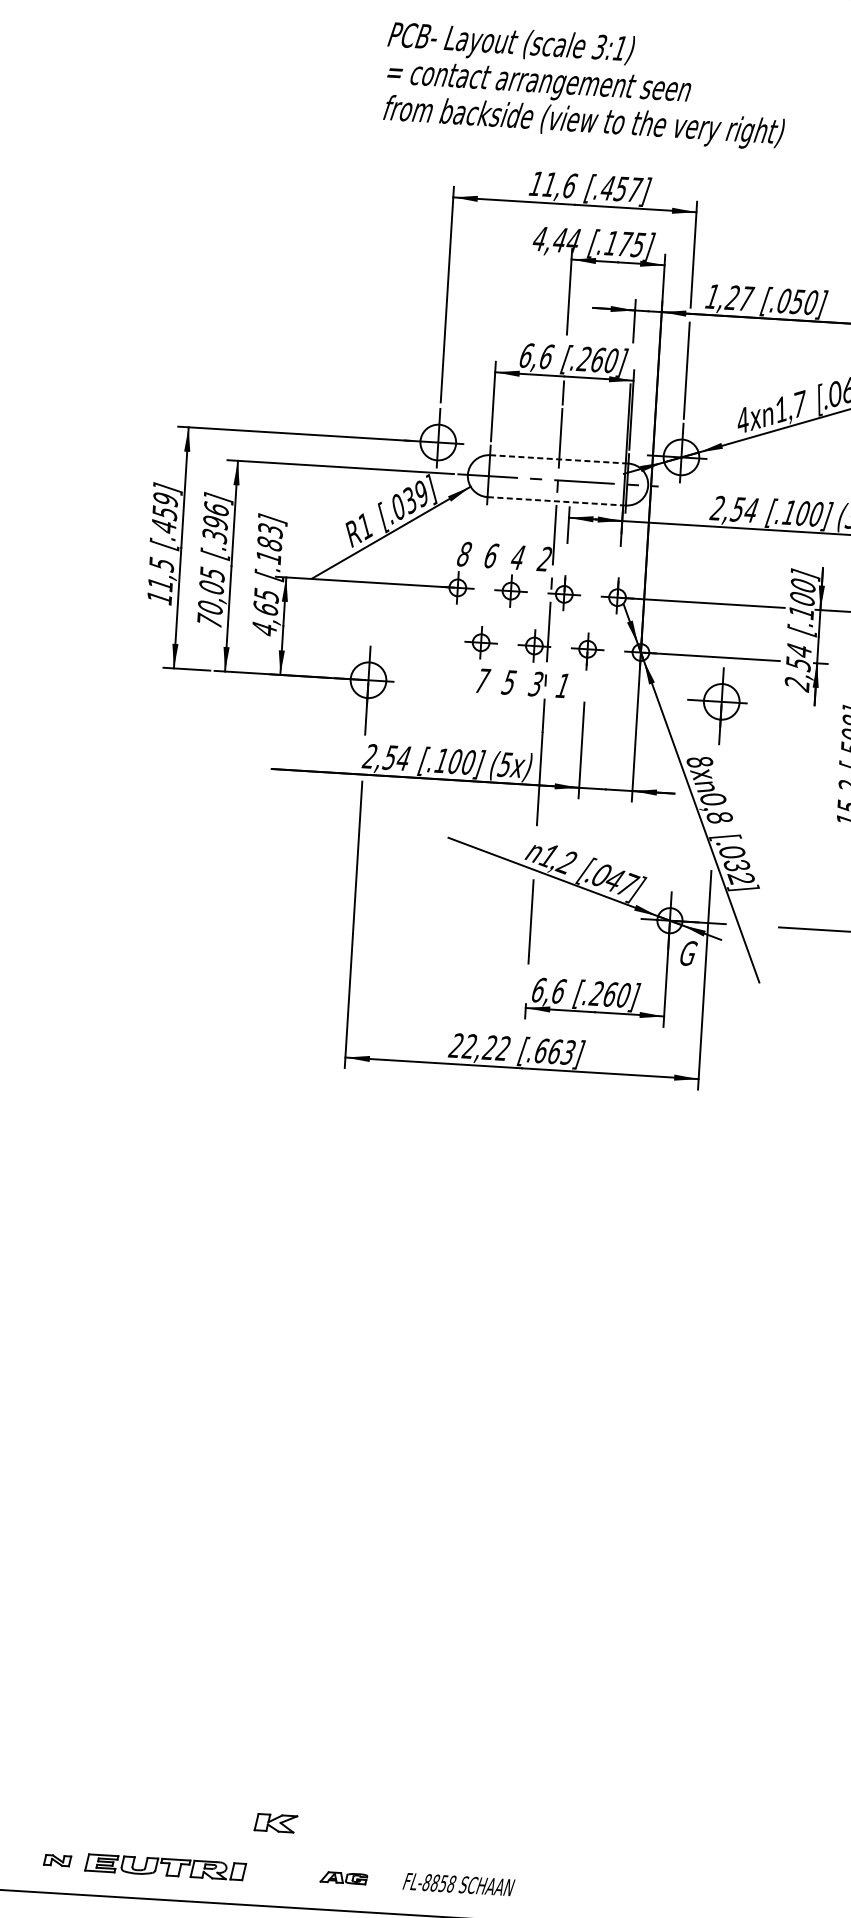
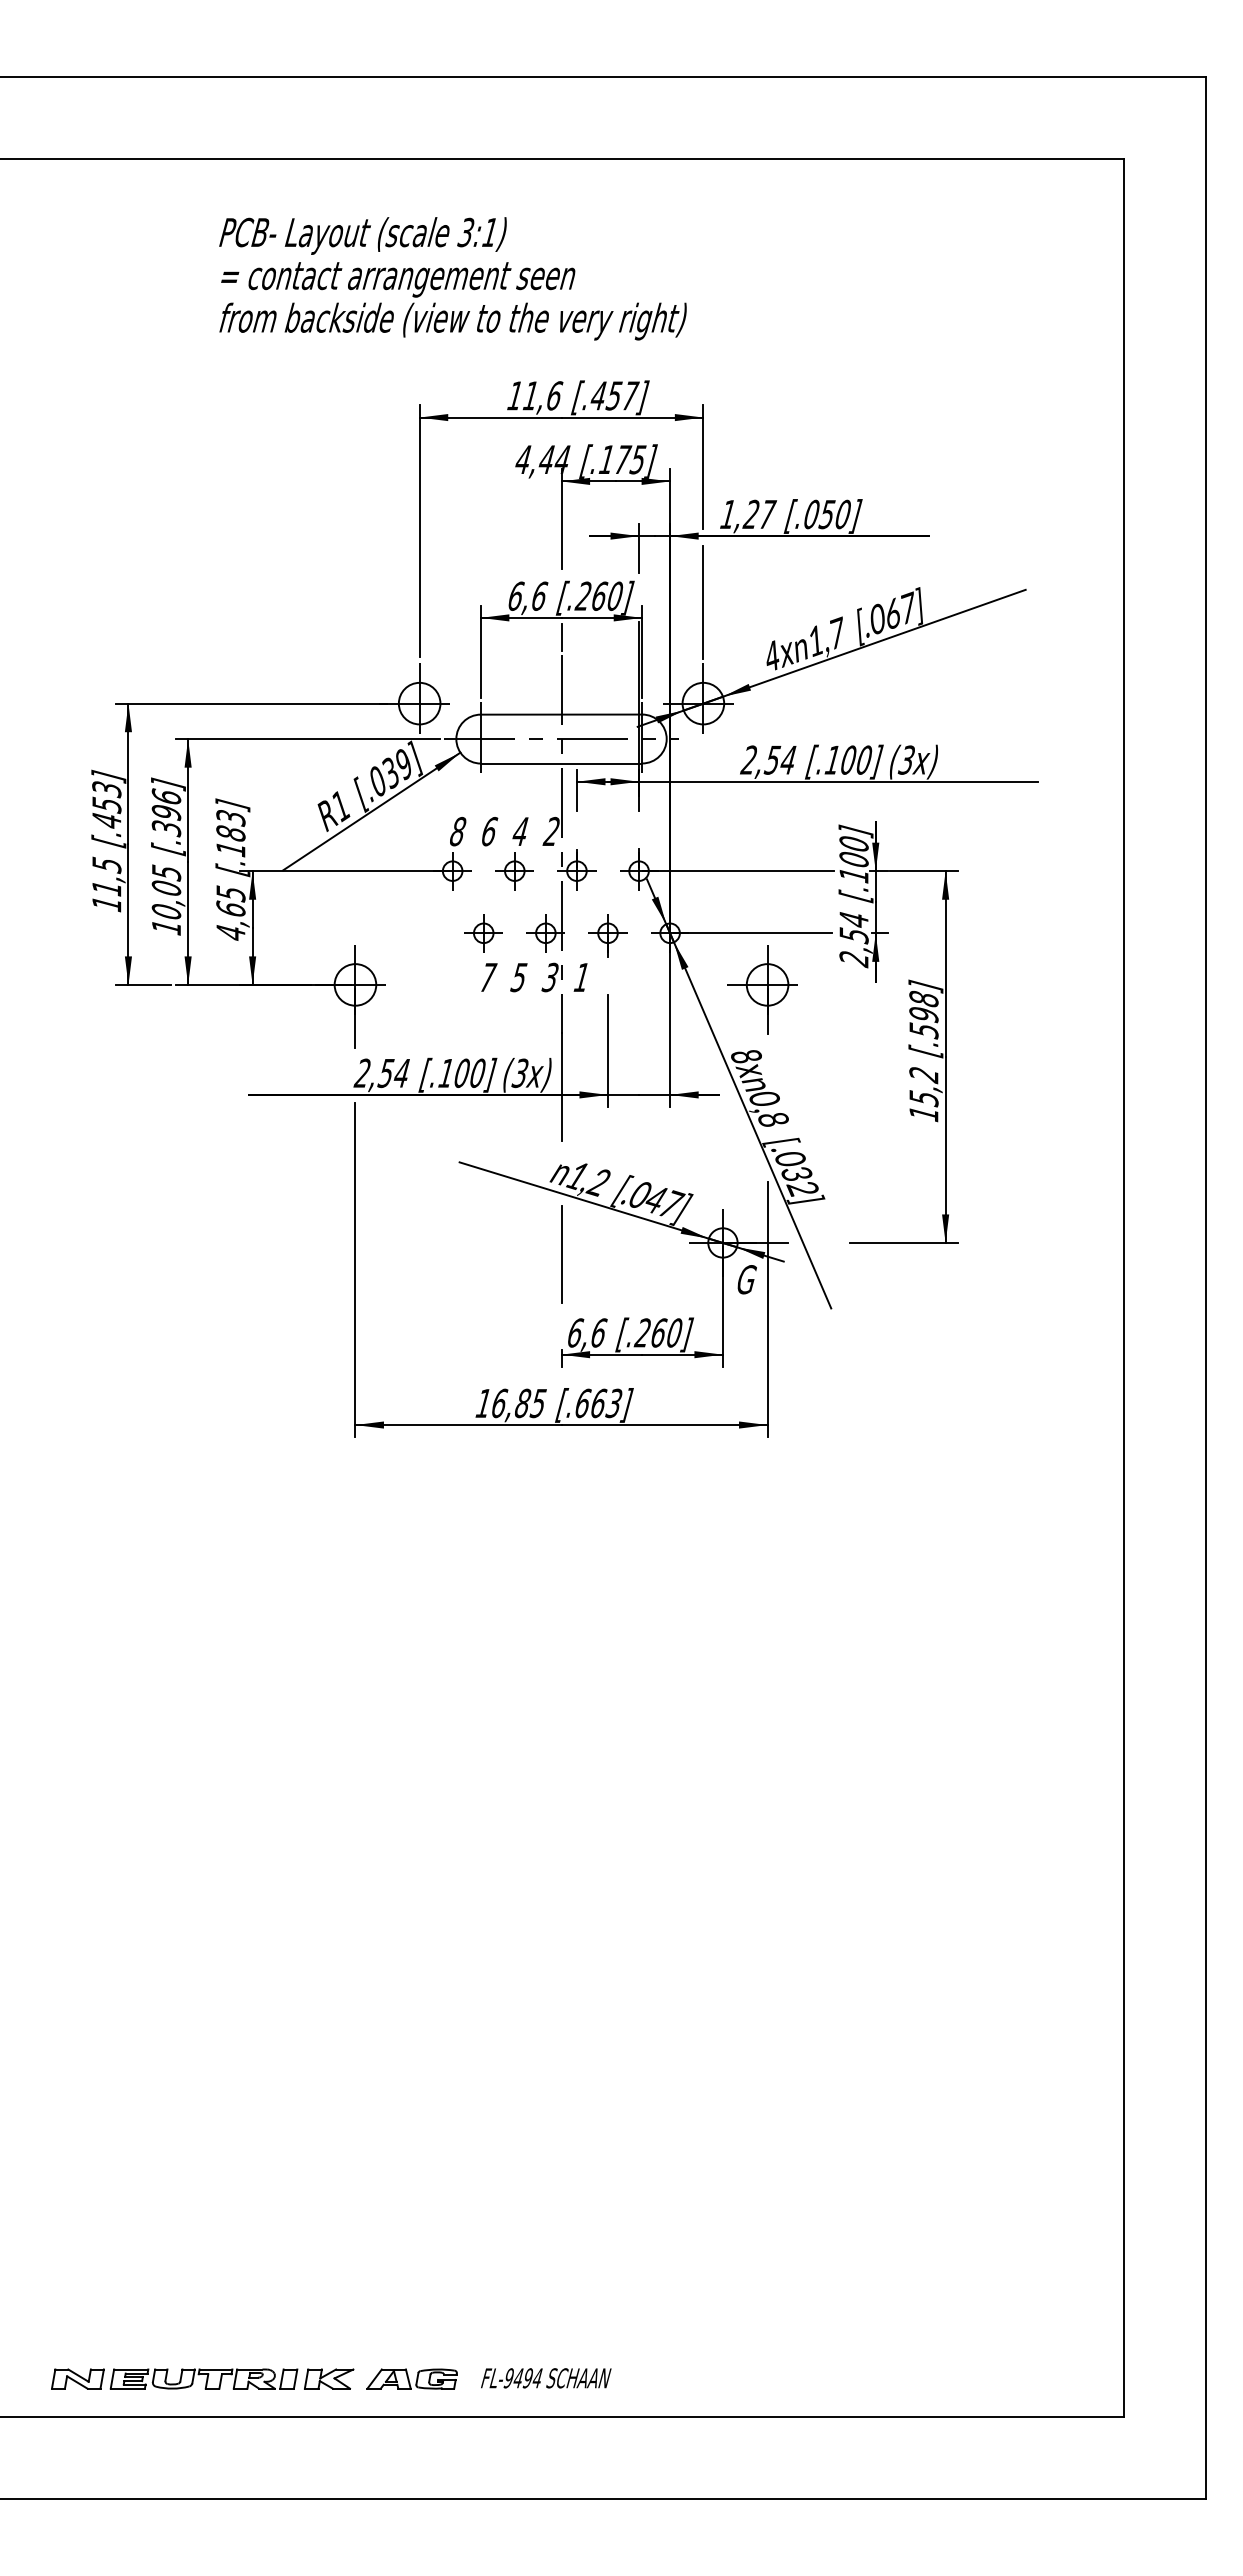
text: (585, 85) -> (452, 278), moved
line: (559, 459) -> (561, 714), dashed -> solid
text: (165, 499) -> (106, 789), [.459] -> [.453]
line: (556, 501) -> (561, 763), dashed -> solid
text: (209, 620) -> (166, 926), 70,05 -> 10,05
text: (505, 764) -> (520, 1072), (5x) -> (3x)
text: (479, 1047) -> (510, 1403), 22,22 -> 16,85
part: (276, 1822) -> (329, 2378), moved
part: (57, 1860) -> (77, 2378), size x1.67
part: (343, 1877) -> (411, 2378), size x1.67
text: (438, 1883) -> (522, 2378), FL-8858 -> FL-9494

